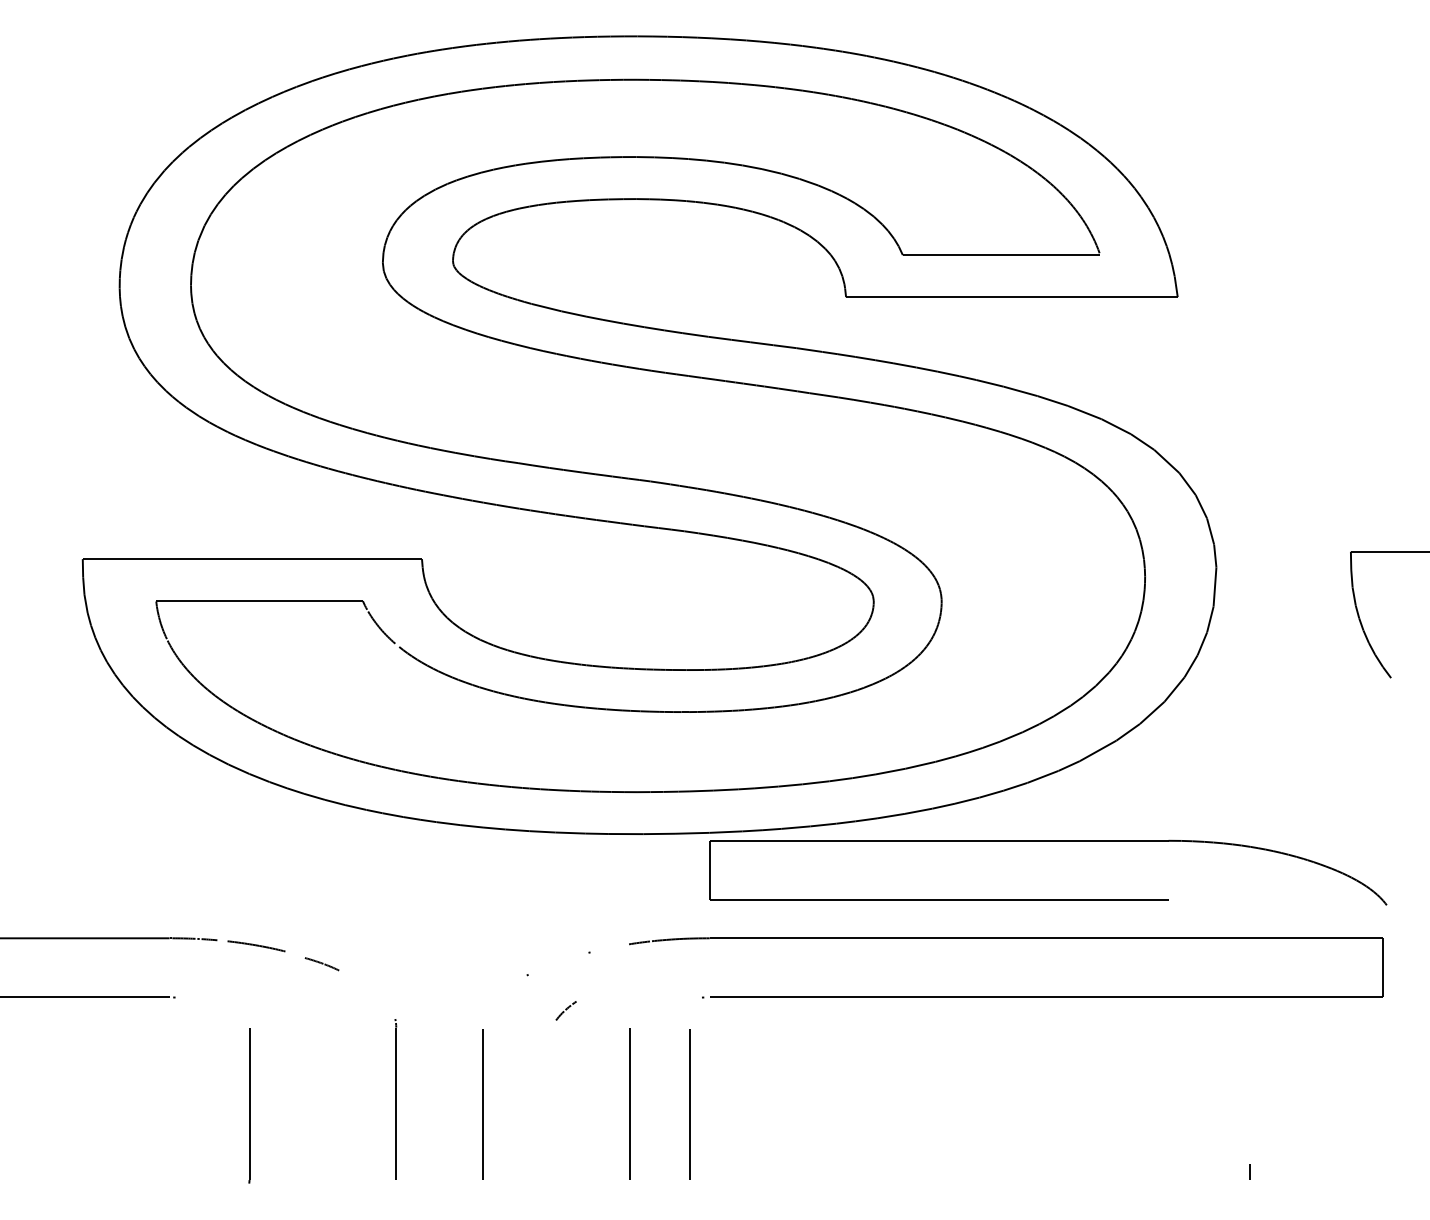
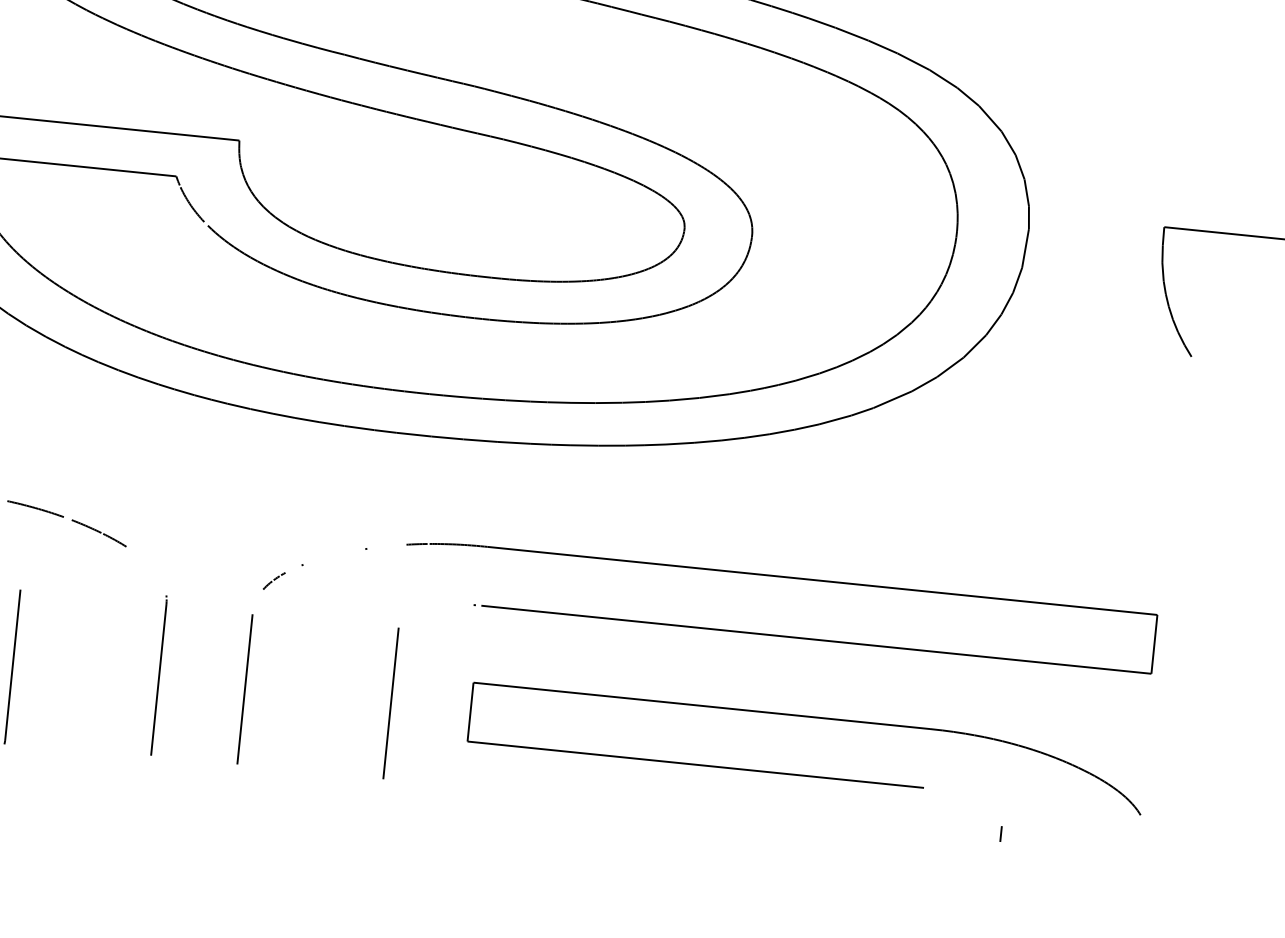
part: (1048, 899) -> (804, 775), moved
part: (321, 964) -> (98, 533), size x1.67
part: (565, 1010) -> (273, 580), moved
line: (689, 1104) -> (450, 710), removed

